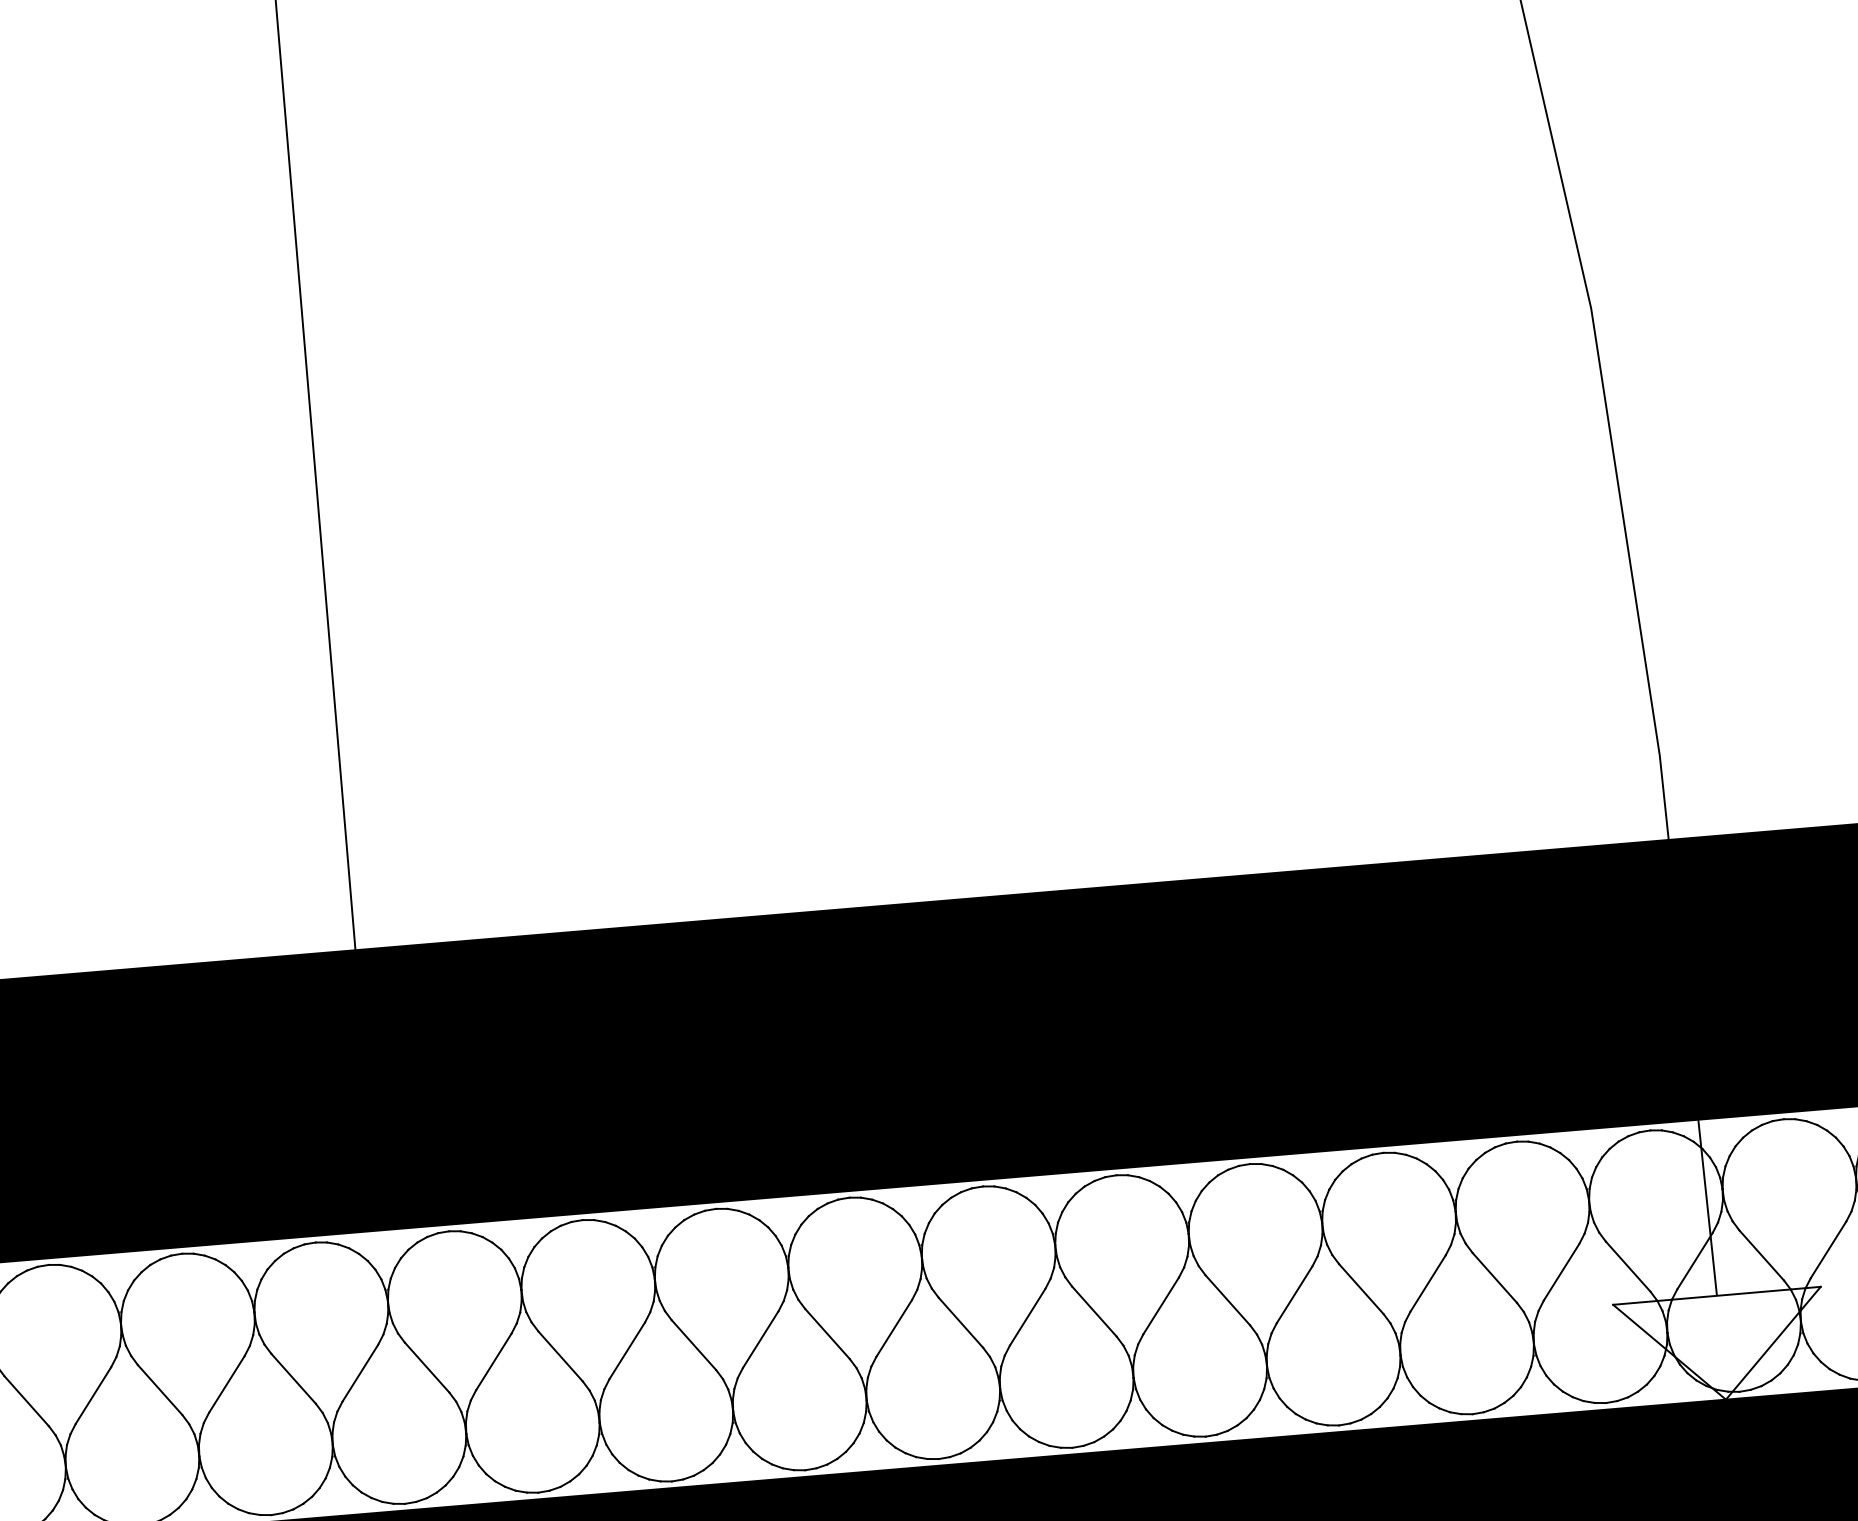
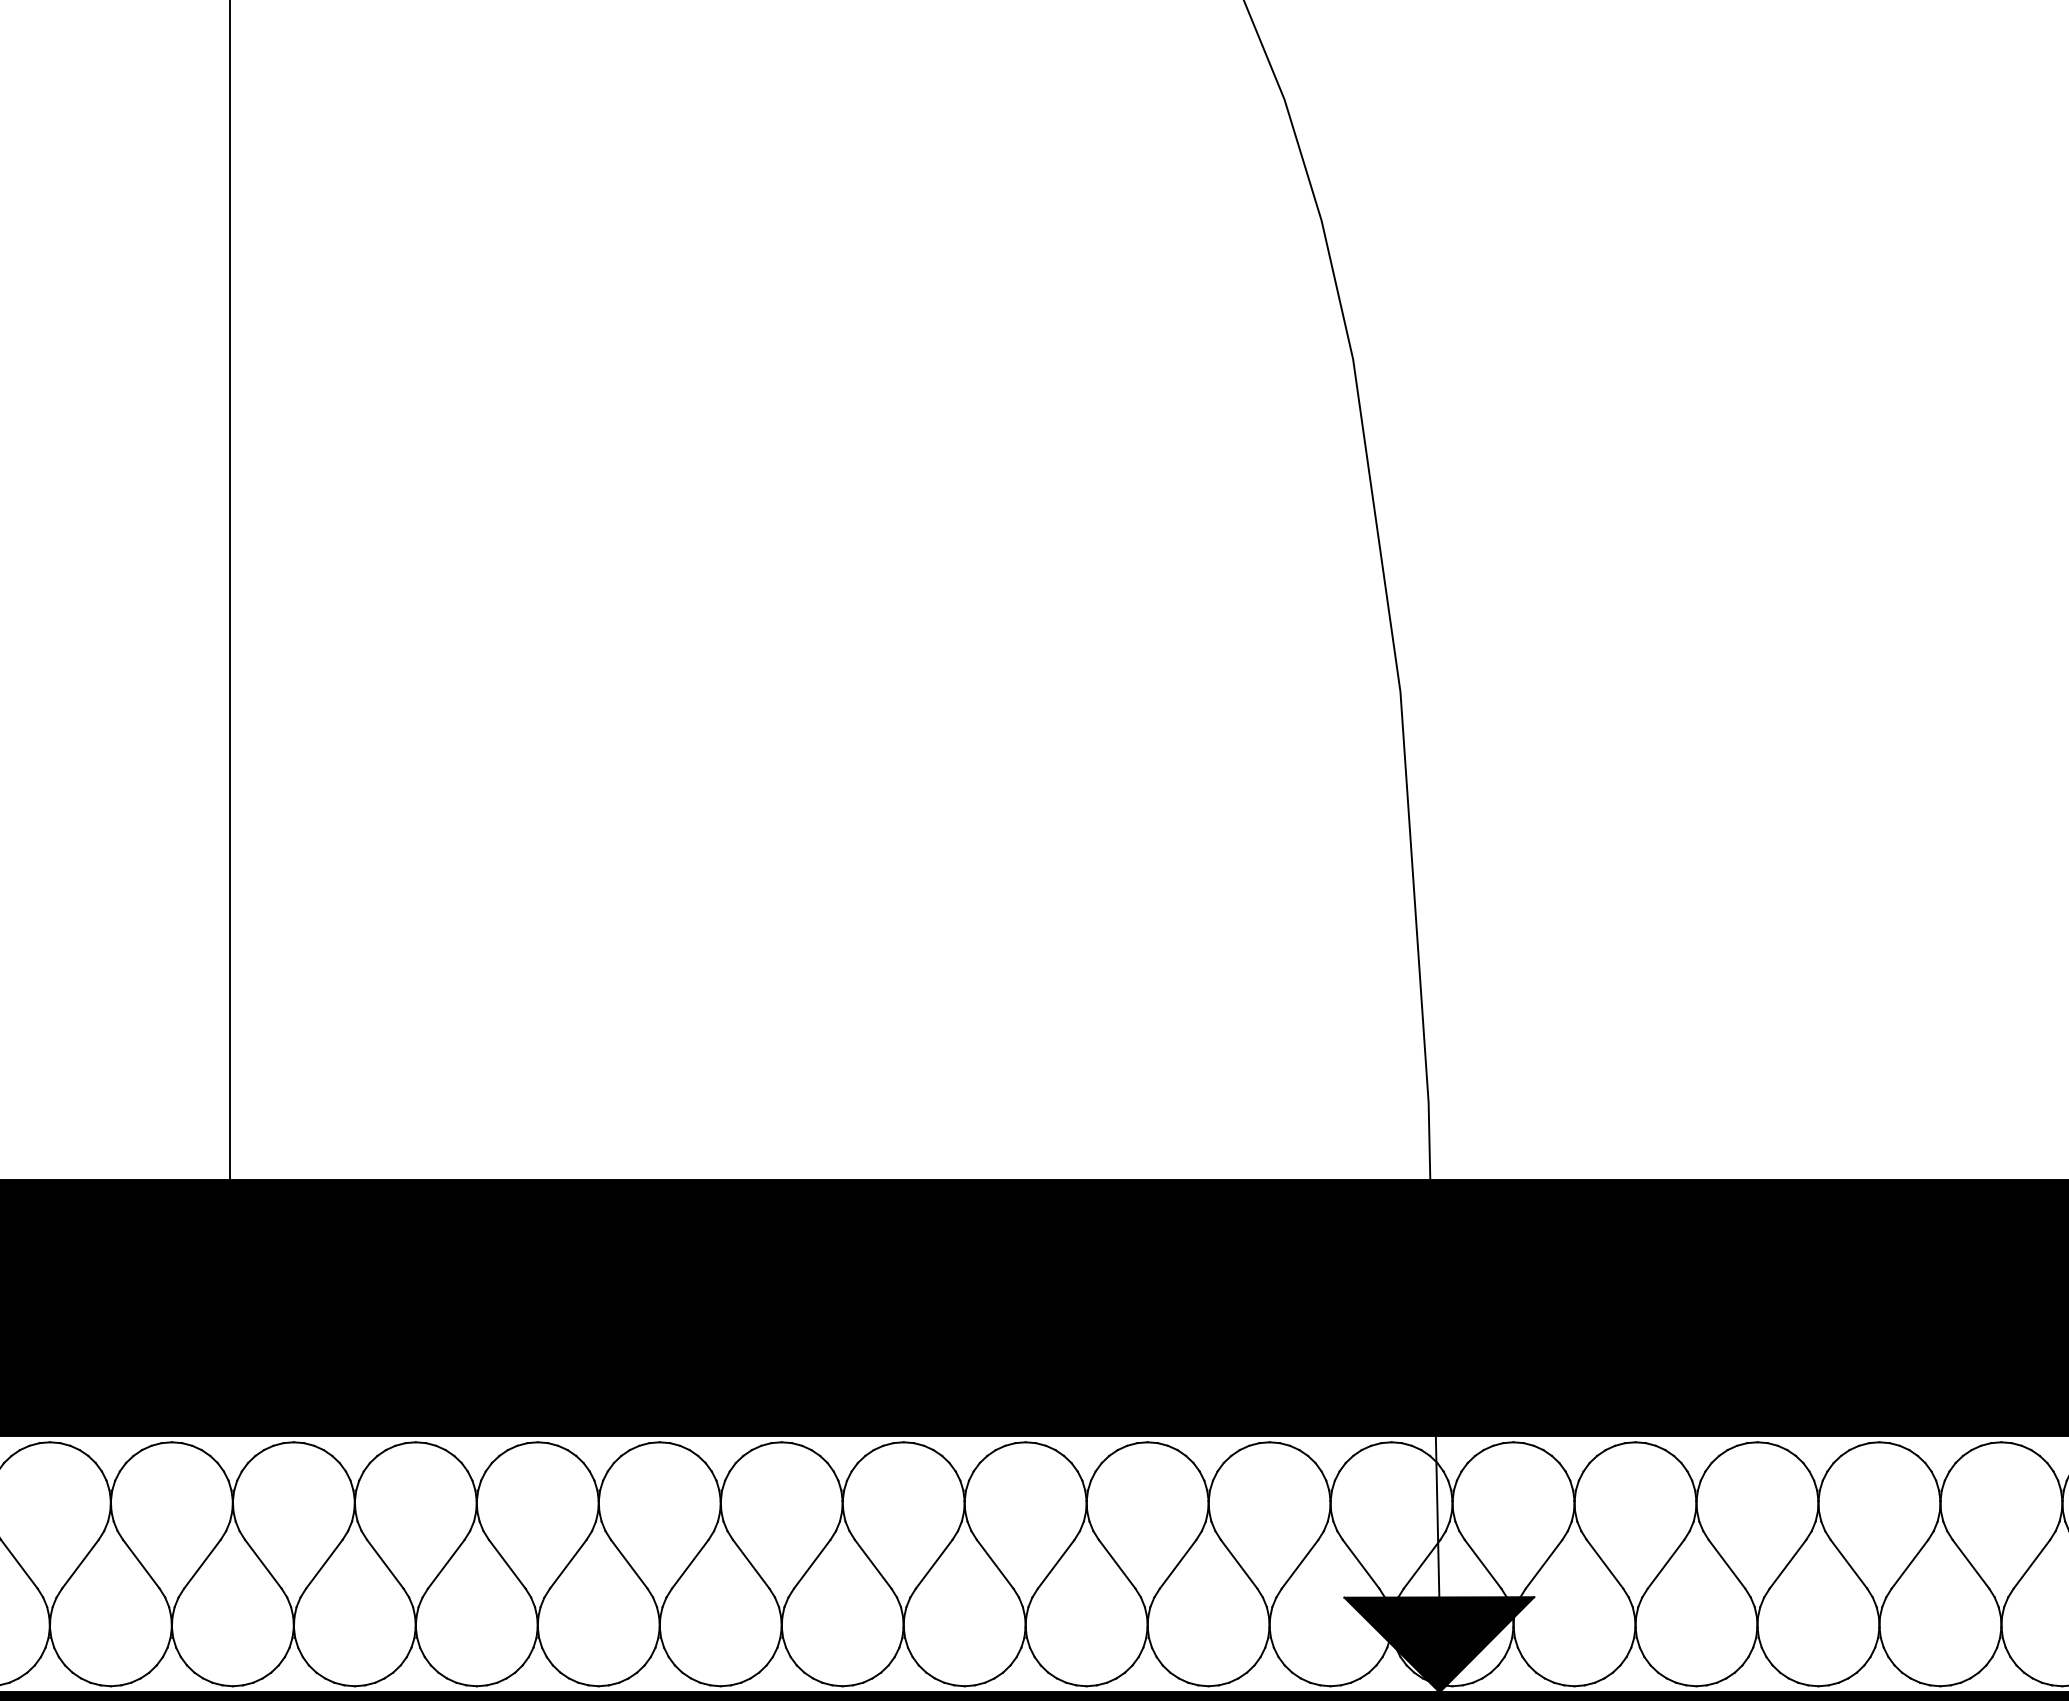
fill: (1721, 1347) -> (1439, 1644), added

